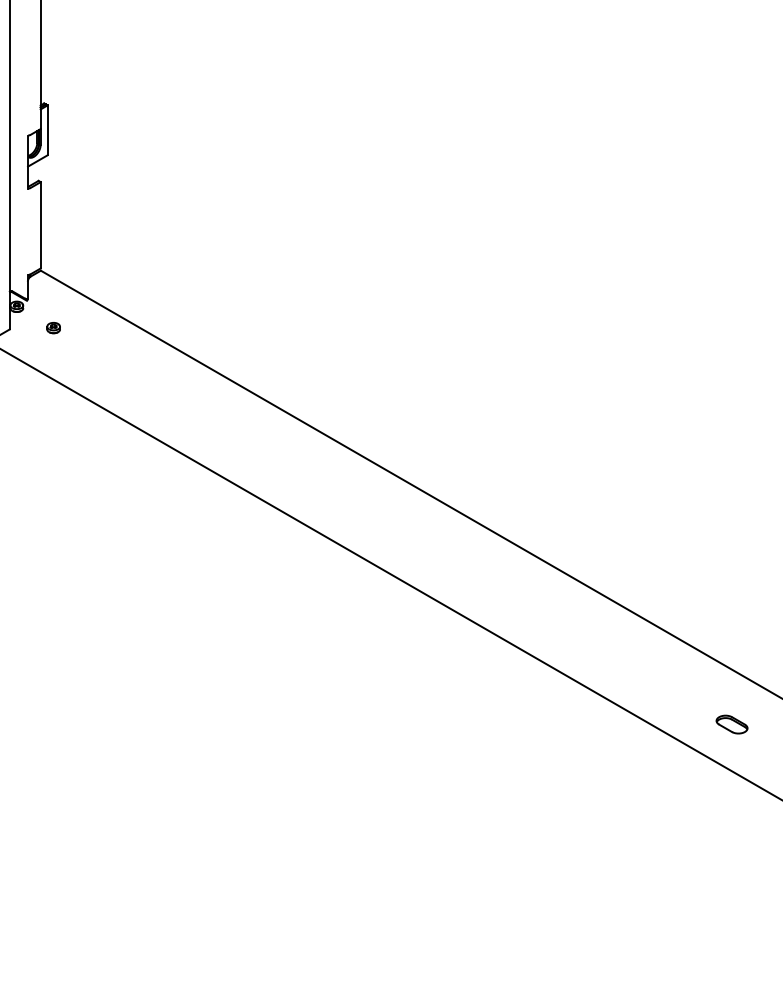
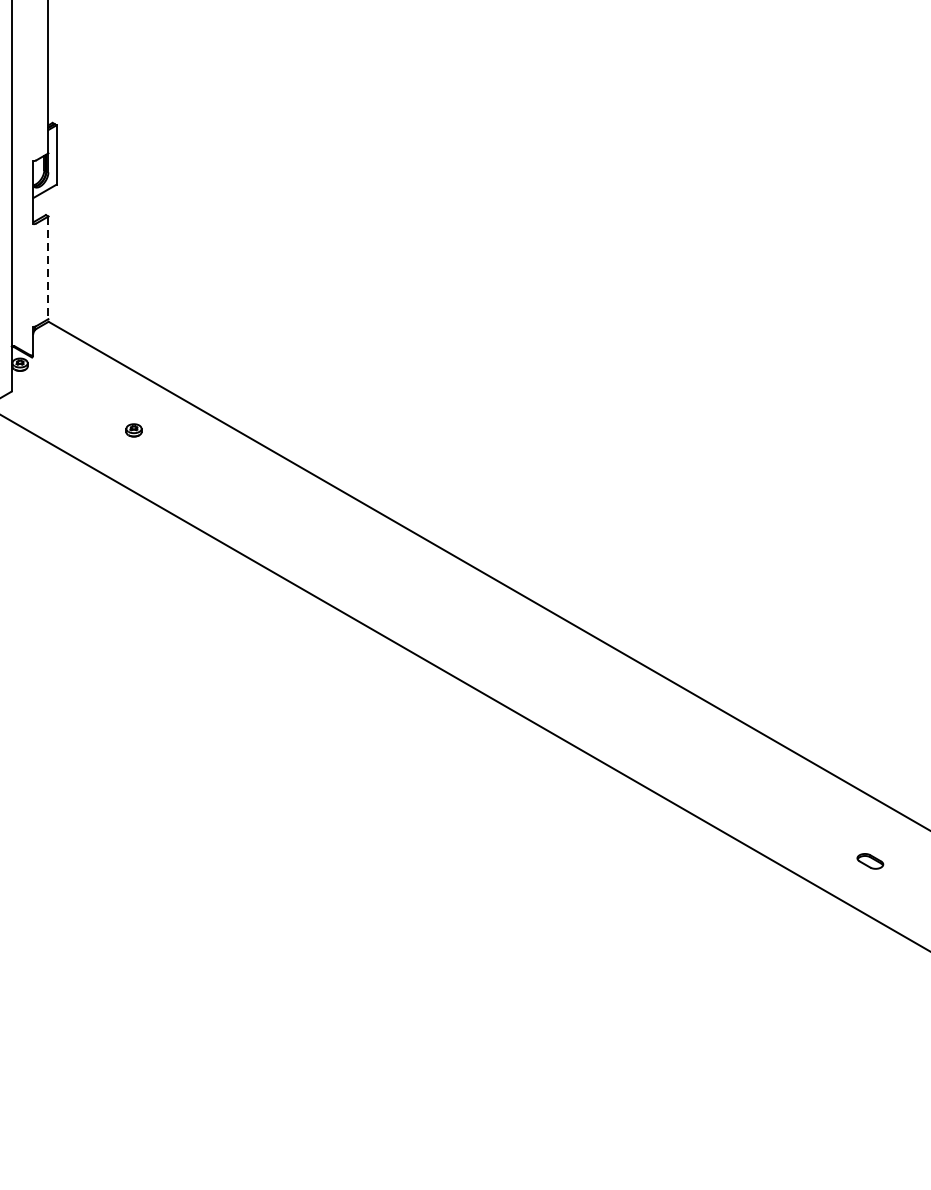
line: (40, 225) -> (48, 268), solid -> dashed
part: (53, 328) -> (133, 430), moved
part: (731, 724) -> (869, 861), size x0.7

